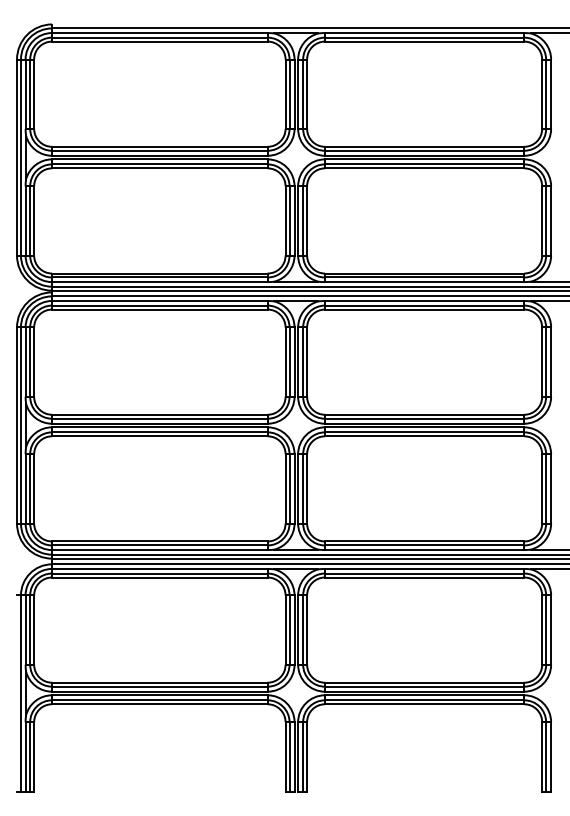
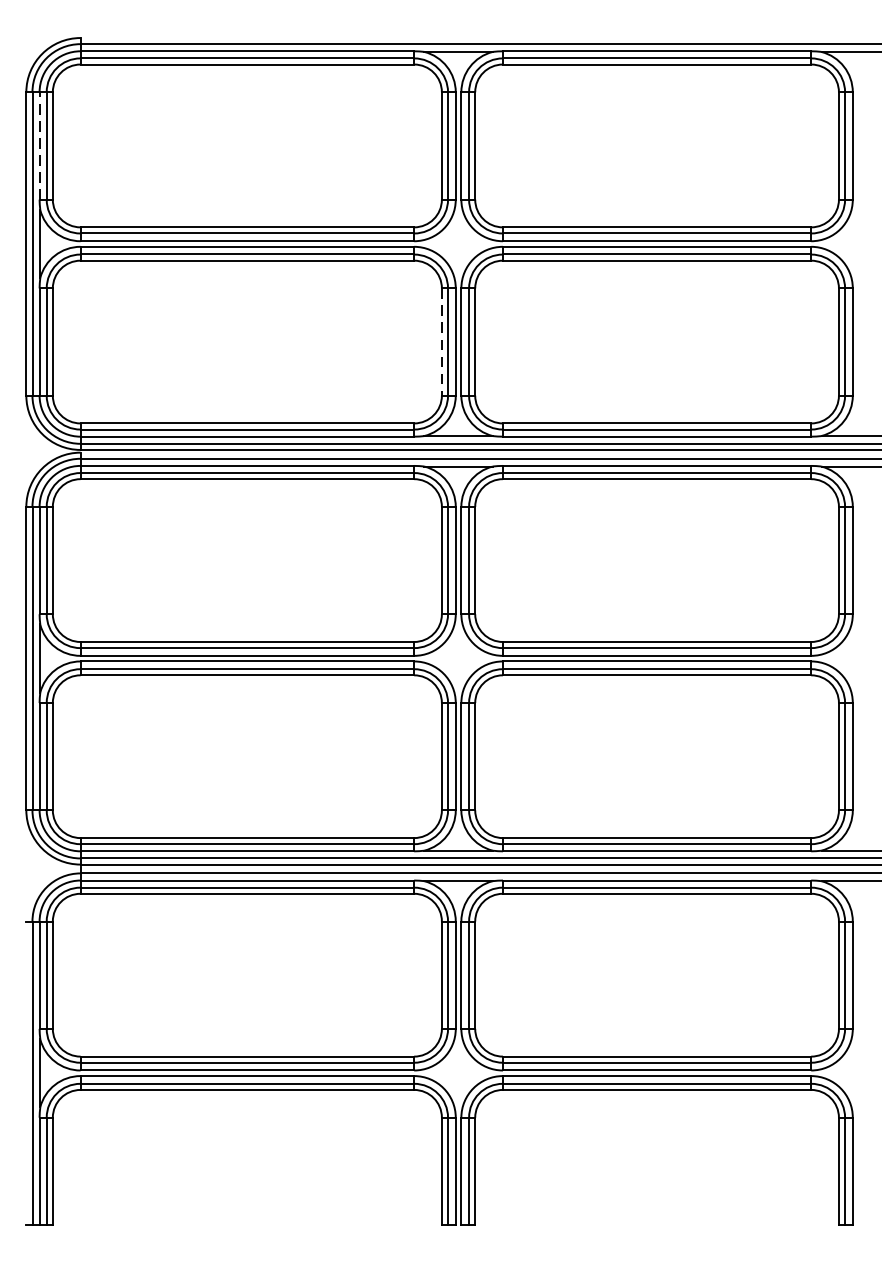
line: (25, 94) -> (39, 146), solid -> dashed
line: (285, 220) -> (441, 341), solid -> dashed

